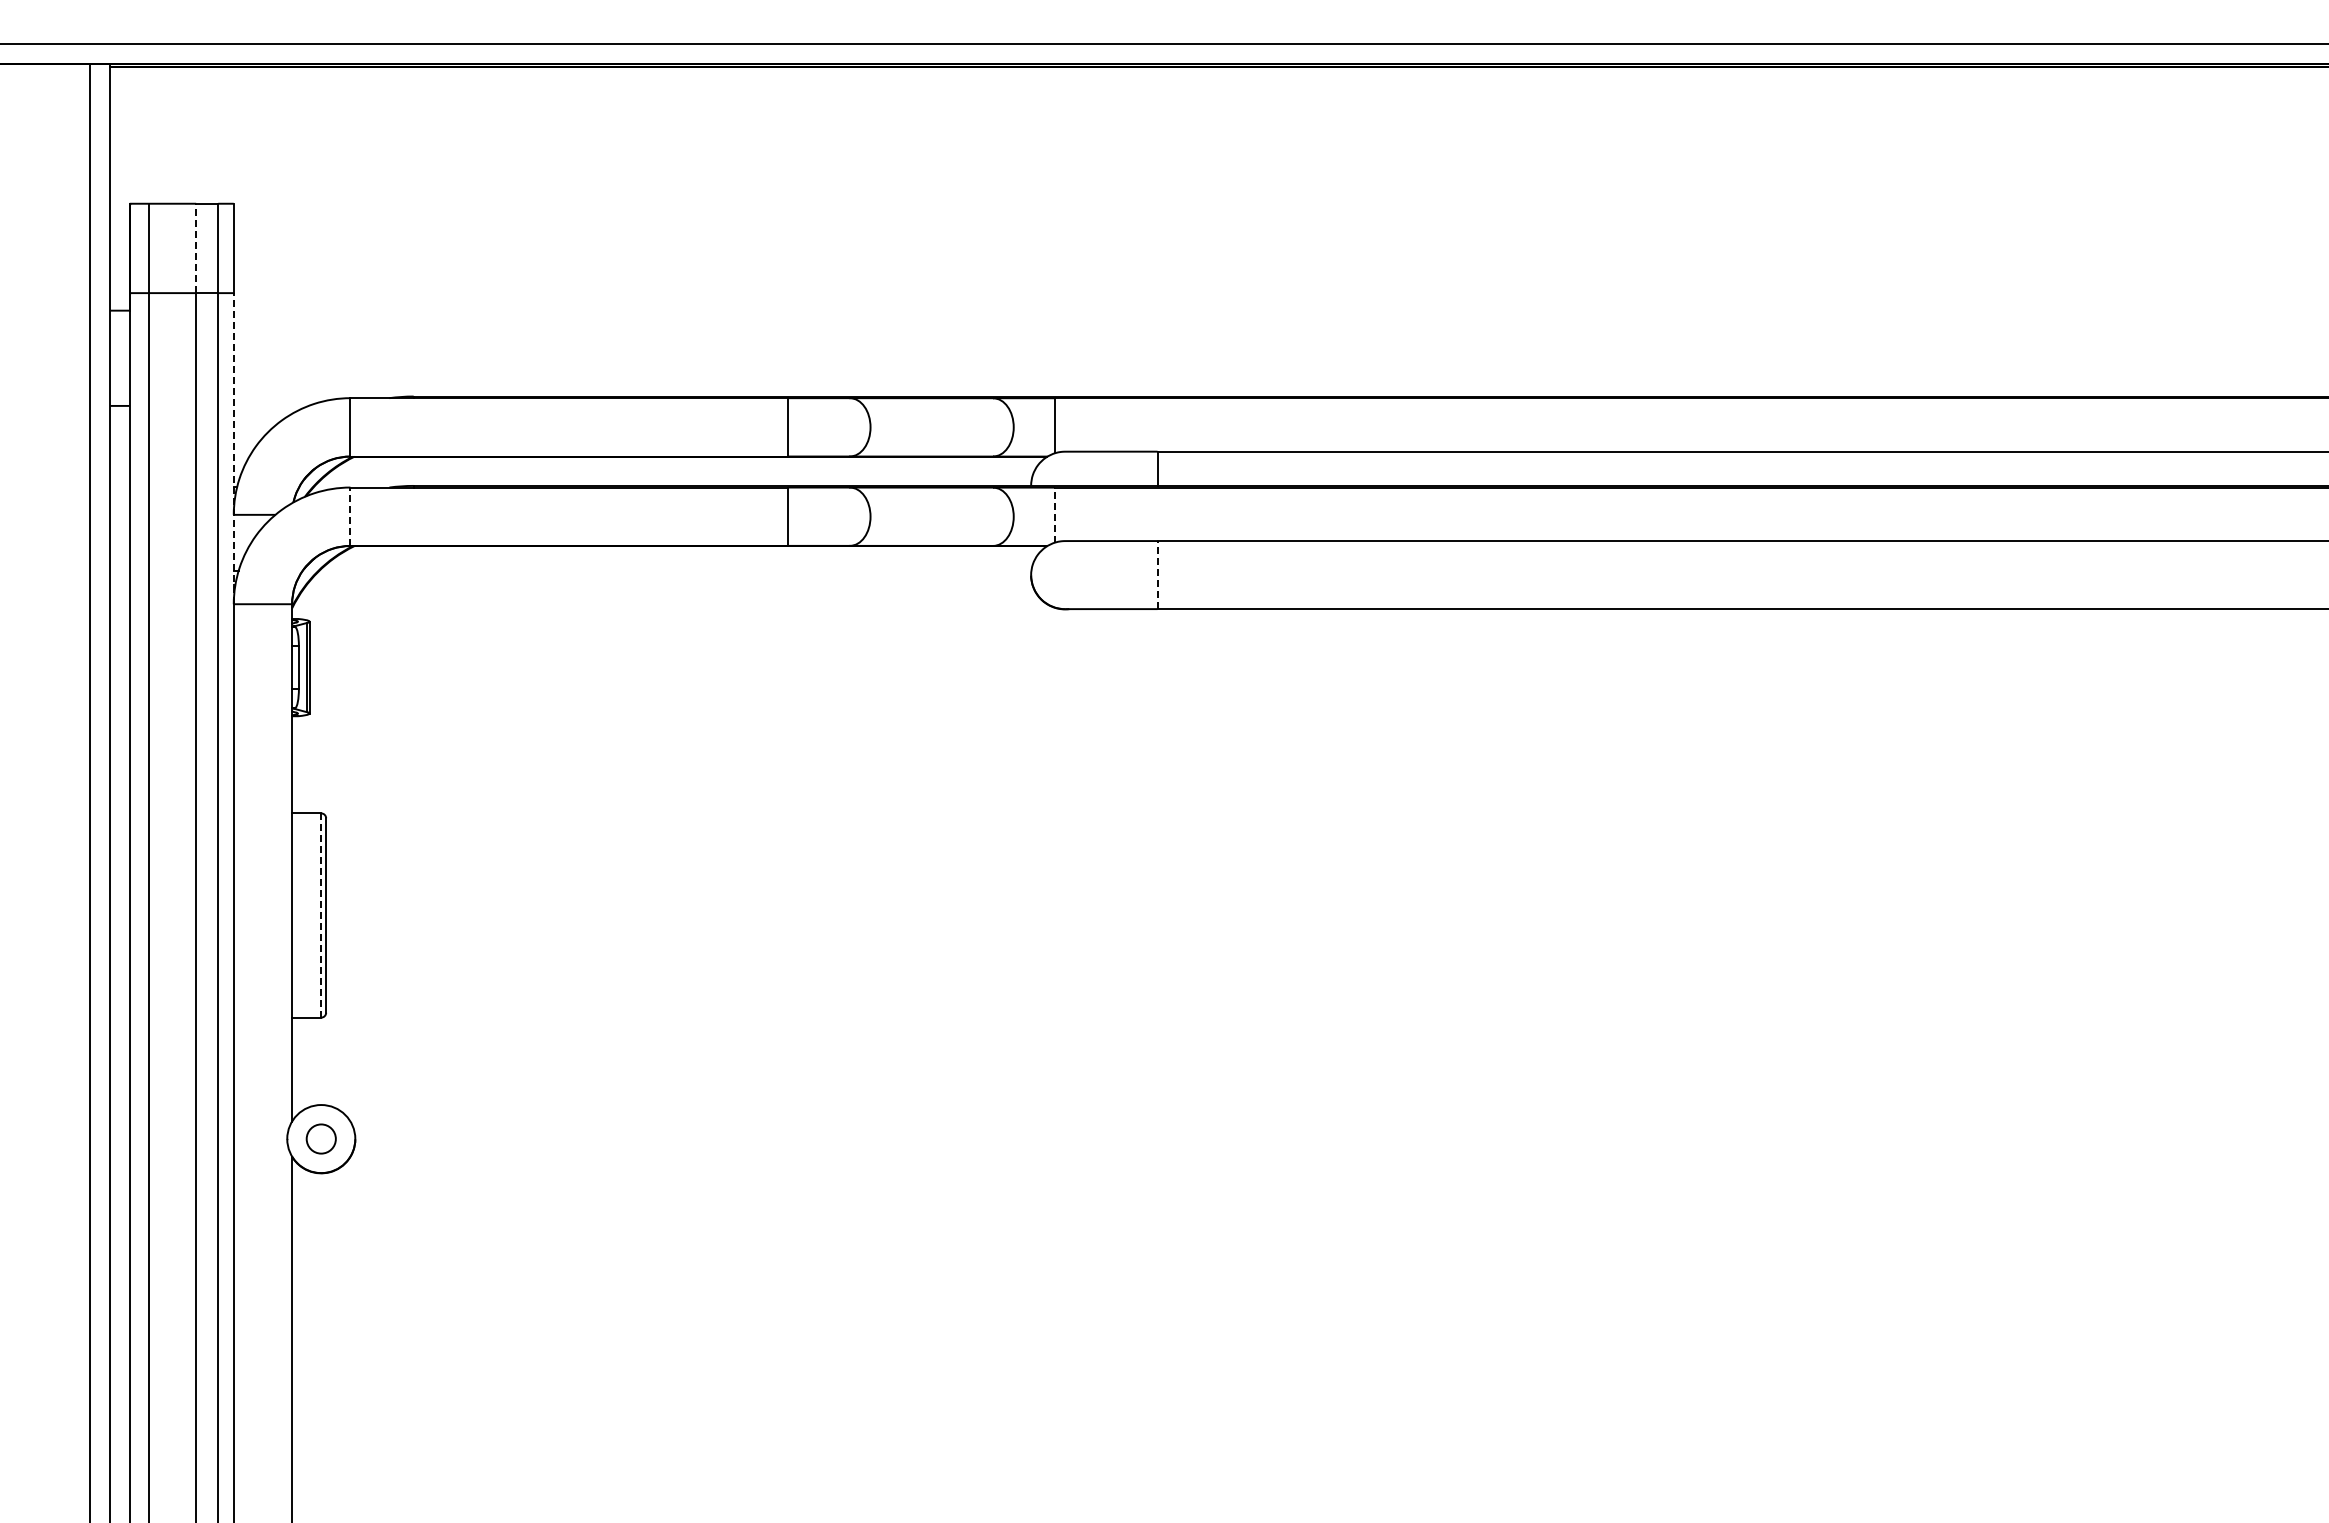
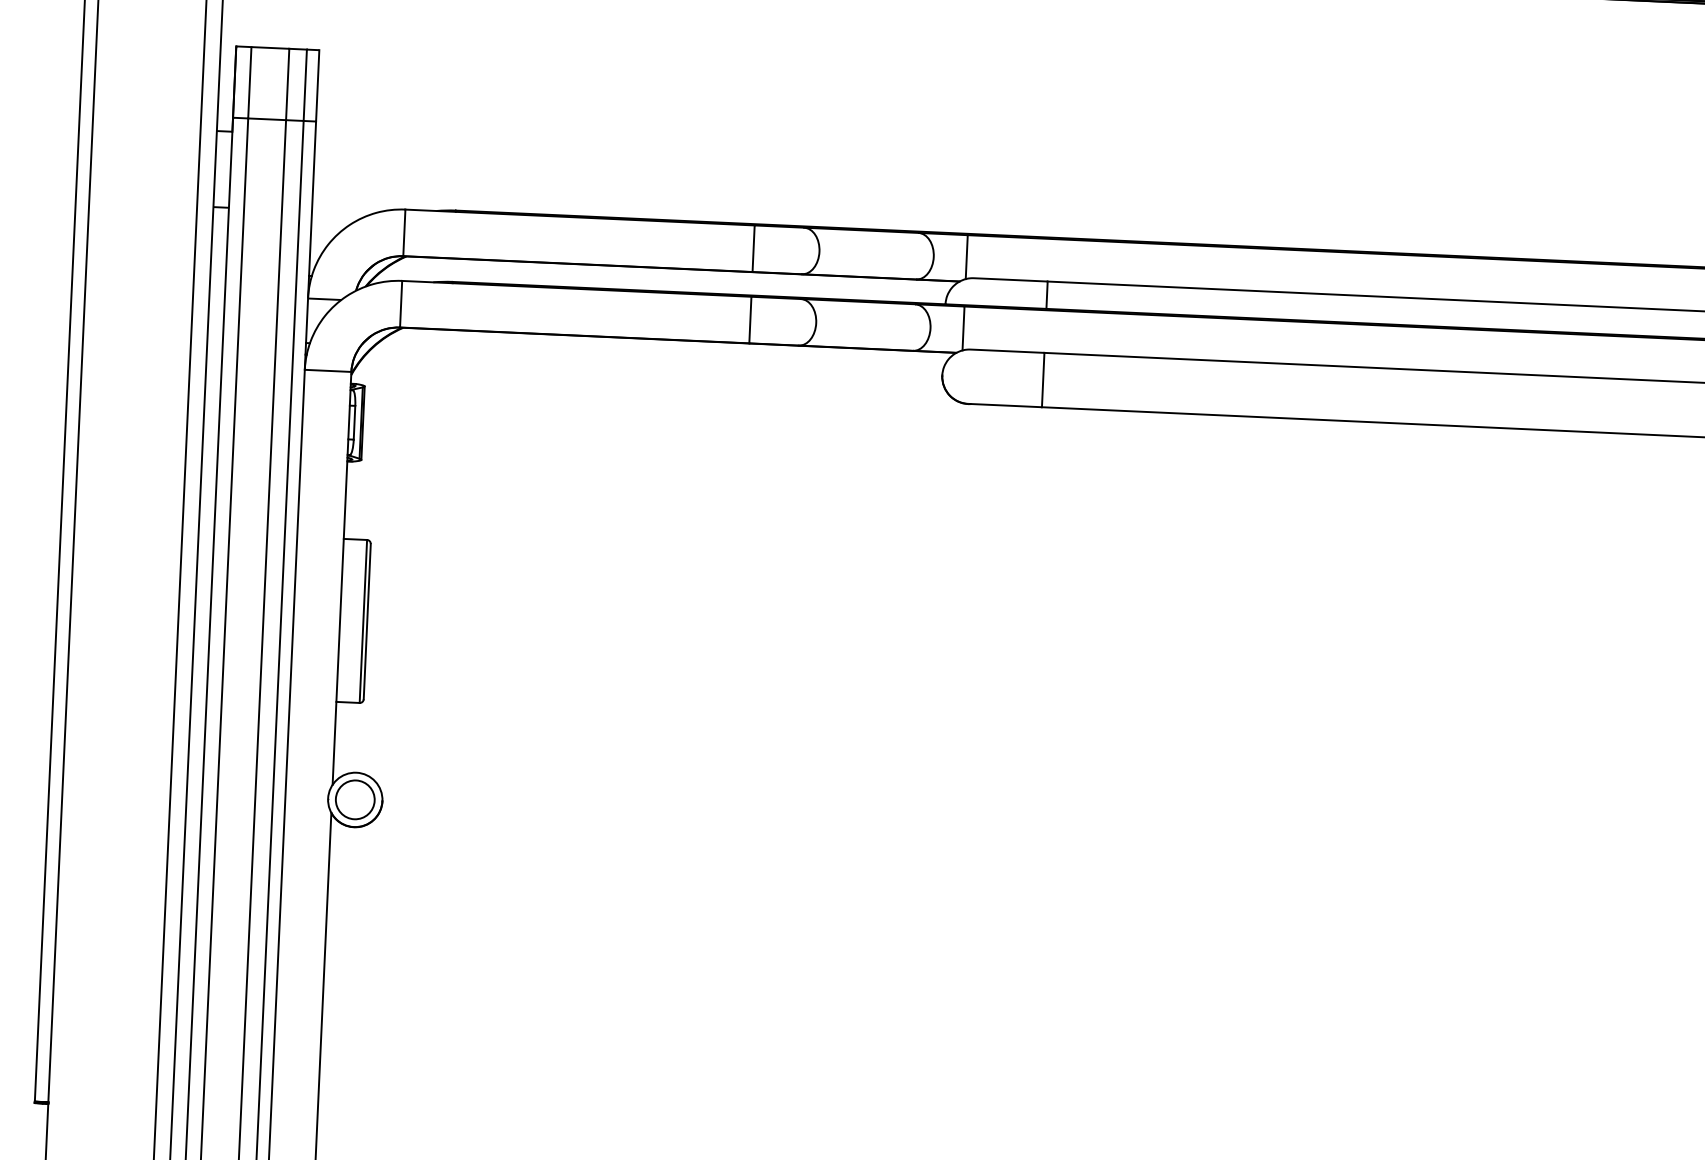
line: (196, 248) -> (287, 84), dashed -> solid
line: (233, 448) -> (310, 245), dashed -> solid
line: (1055, 515) -> (963, 328), dashed -> solid
line: (350, 516) -> (401, 304), dashed -> solid
line: (1157, 574) -> (1043, 379), dashed -> solid
line: (321, 916) -> (363, 622), dashed -> solid
circle: (320, 1138) -> (354, 799), size x1.67

